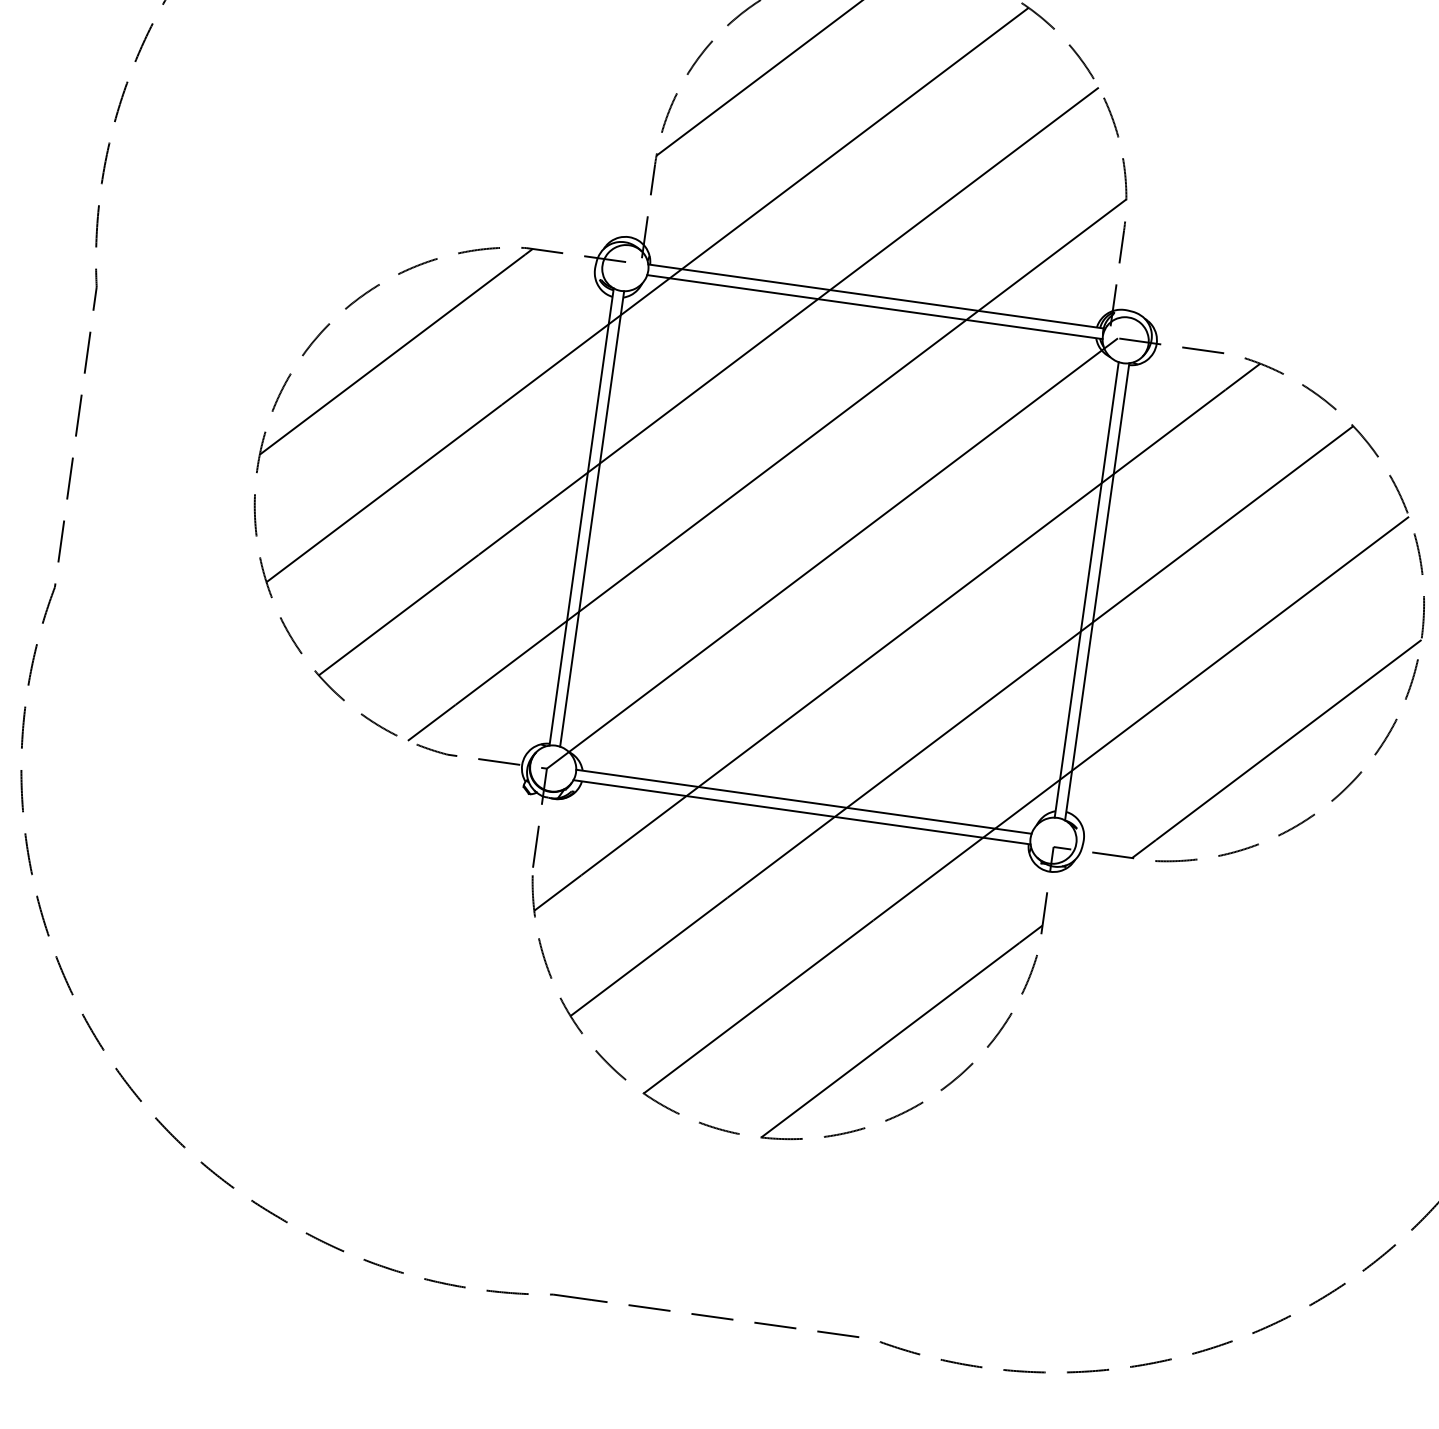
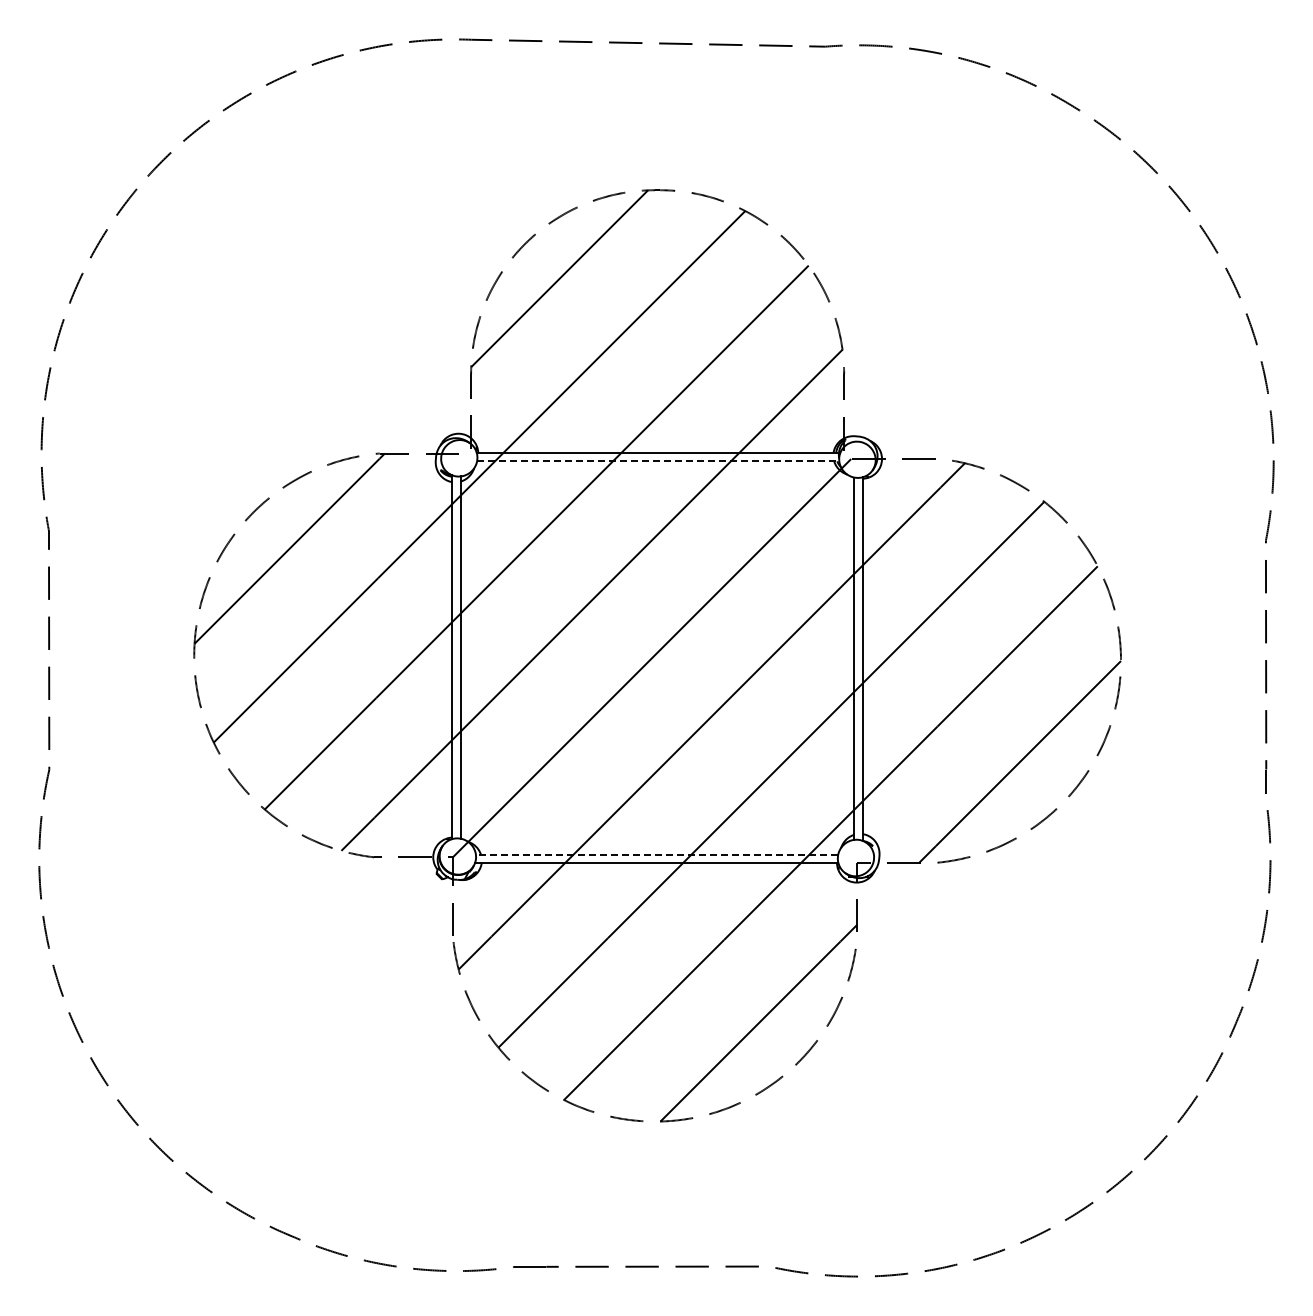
line: (875, 307) -> (658, 461), solid -> dashed
line: (803, 801) -> (656, 854), solid -> dashed

